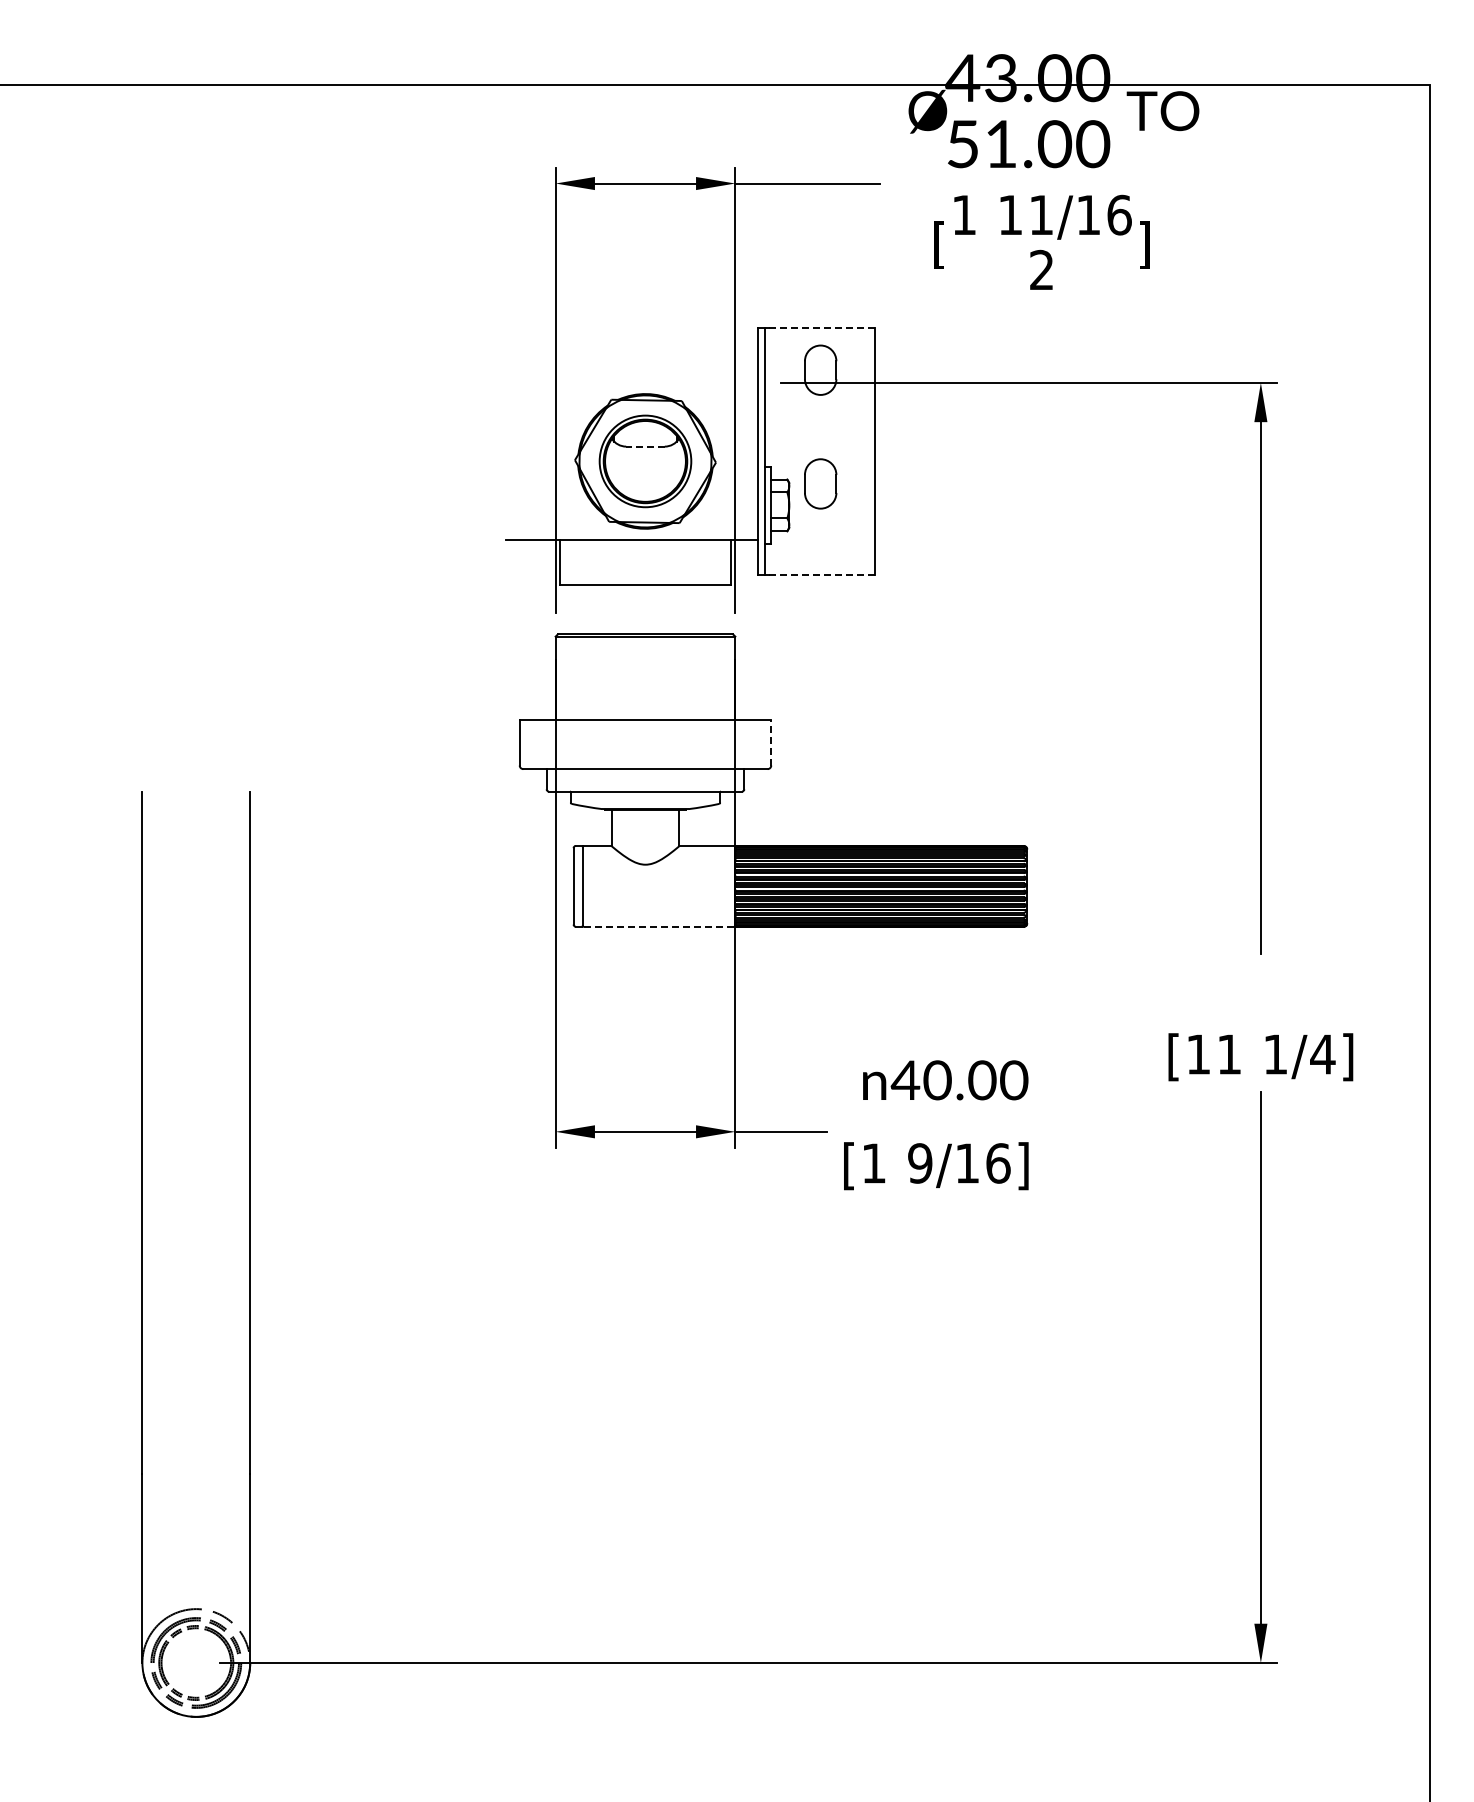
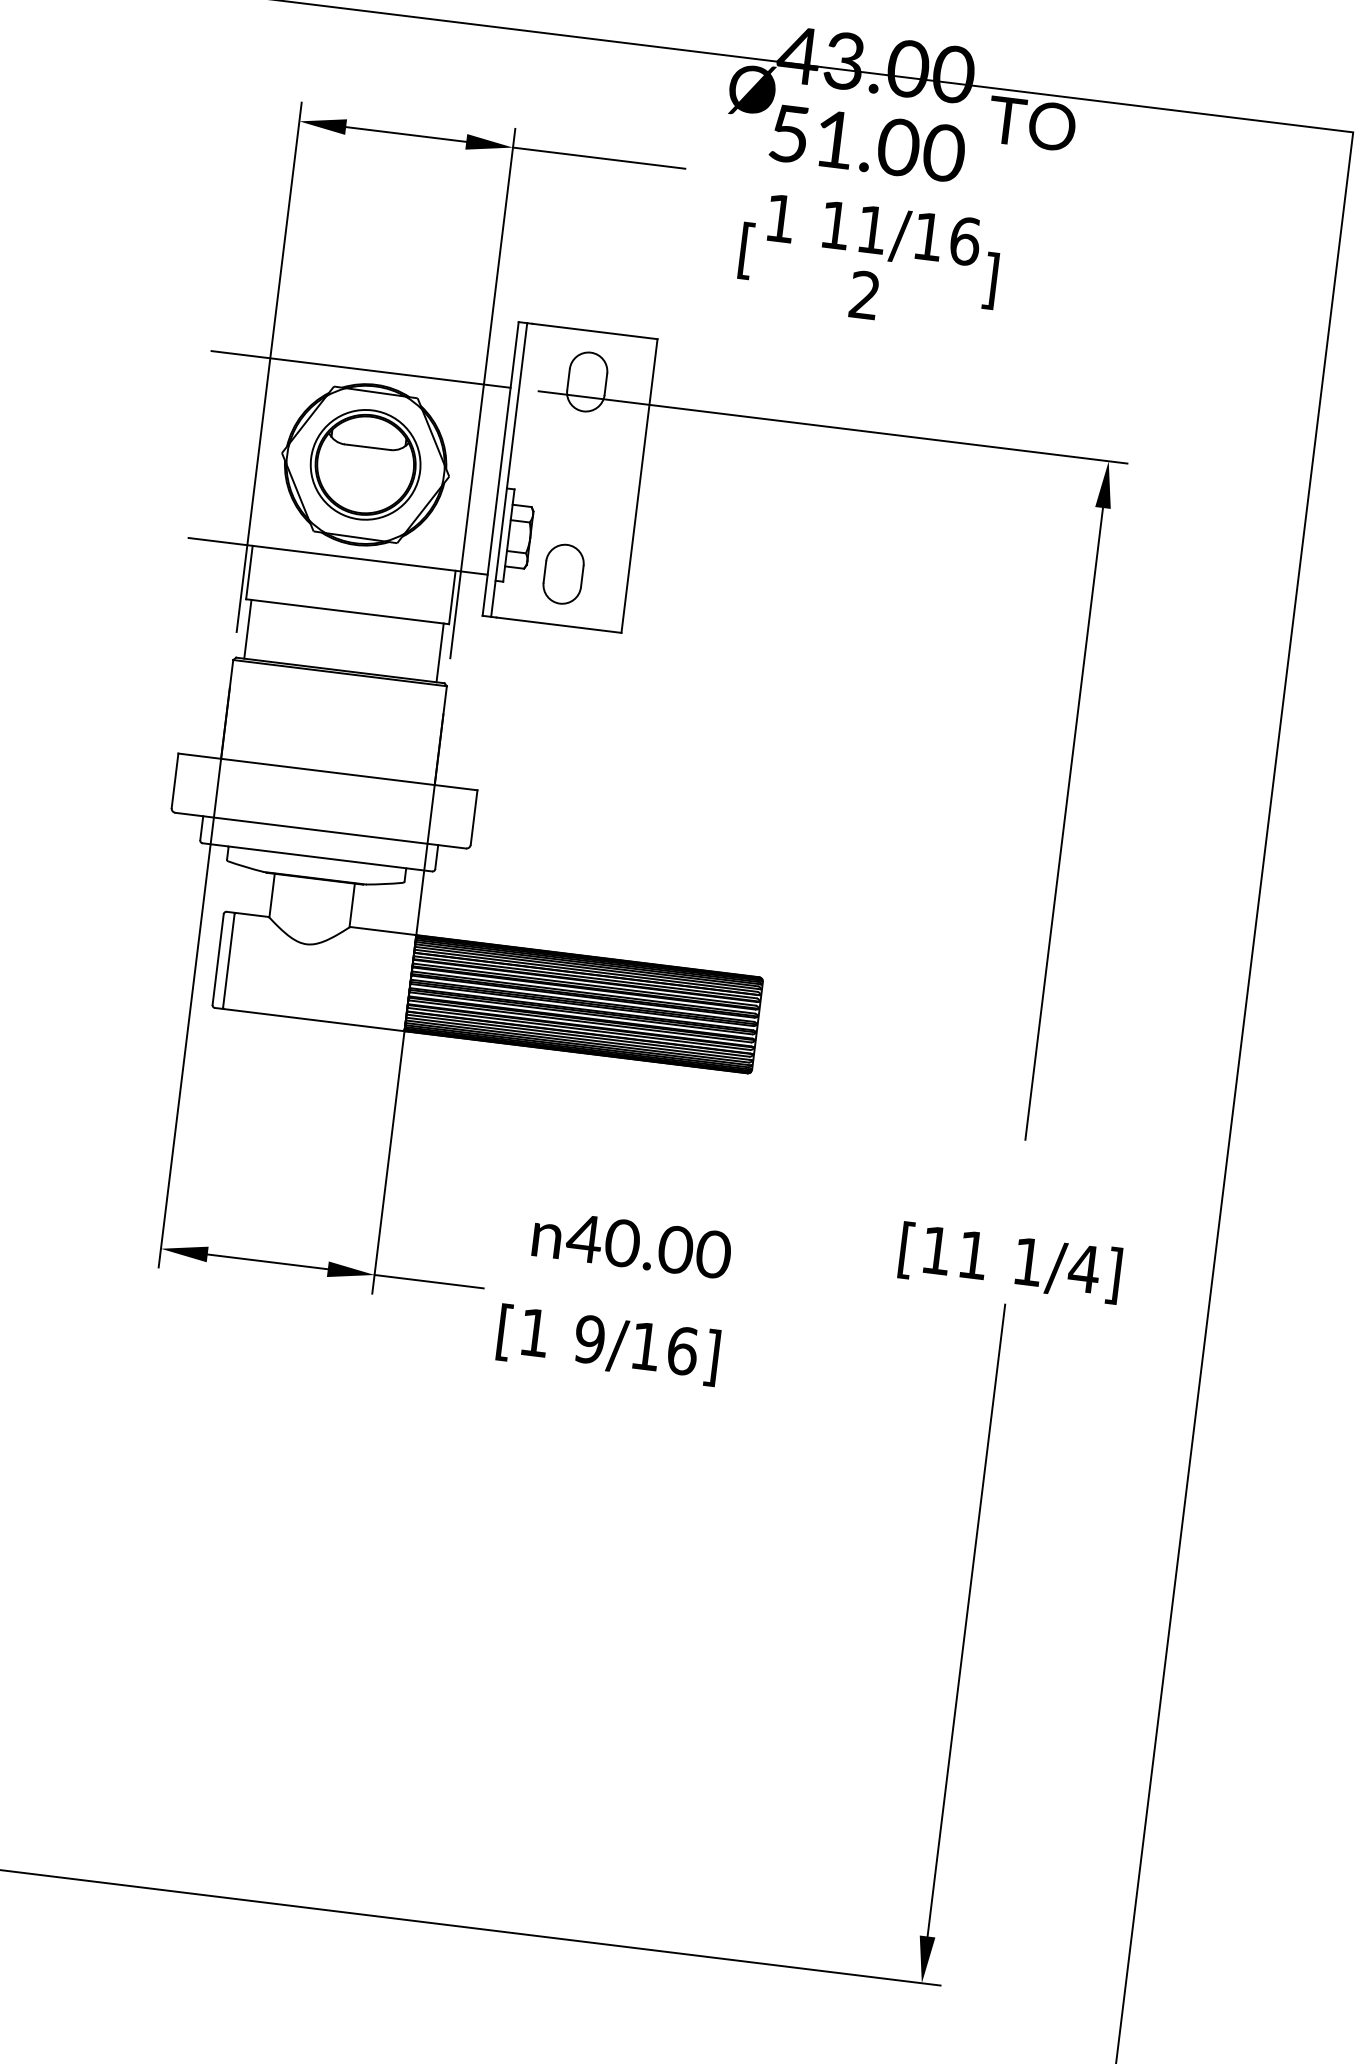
line: (822, 327) -> (595, 331), dashed -> solid
line: (631, 382) -> (360, 368), added
line: (645, 446) -> (367, 447), dashed -> solid
part: (820, 483) -> (563, 573), moved
line: (822, 574) -> (559, 625), dashed -> solid
line: (564, 609) -> (247, 629), added
line: (726, 609) -> (440, 652), added
line: (771, 742) -> (474, 817), dashed -> solid
line: (658, 926) -> (313, 1019), dashed -> solid

